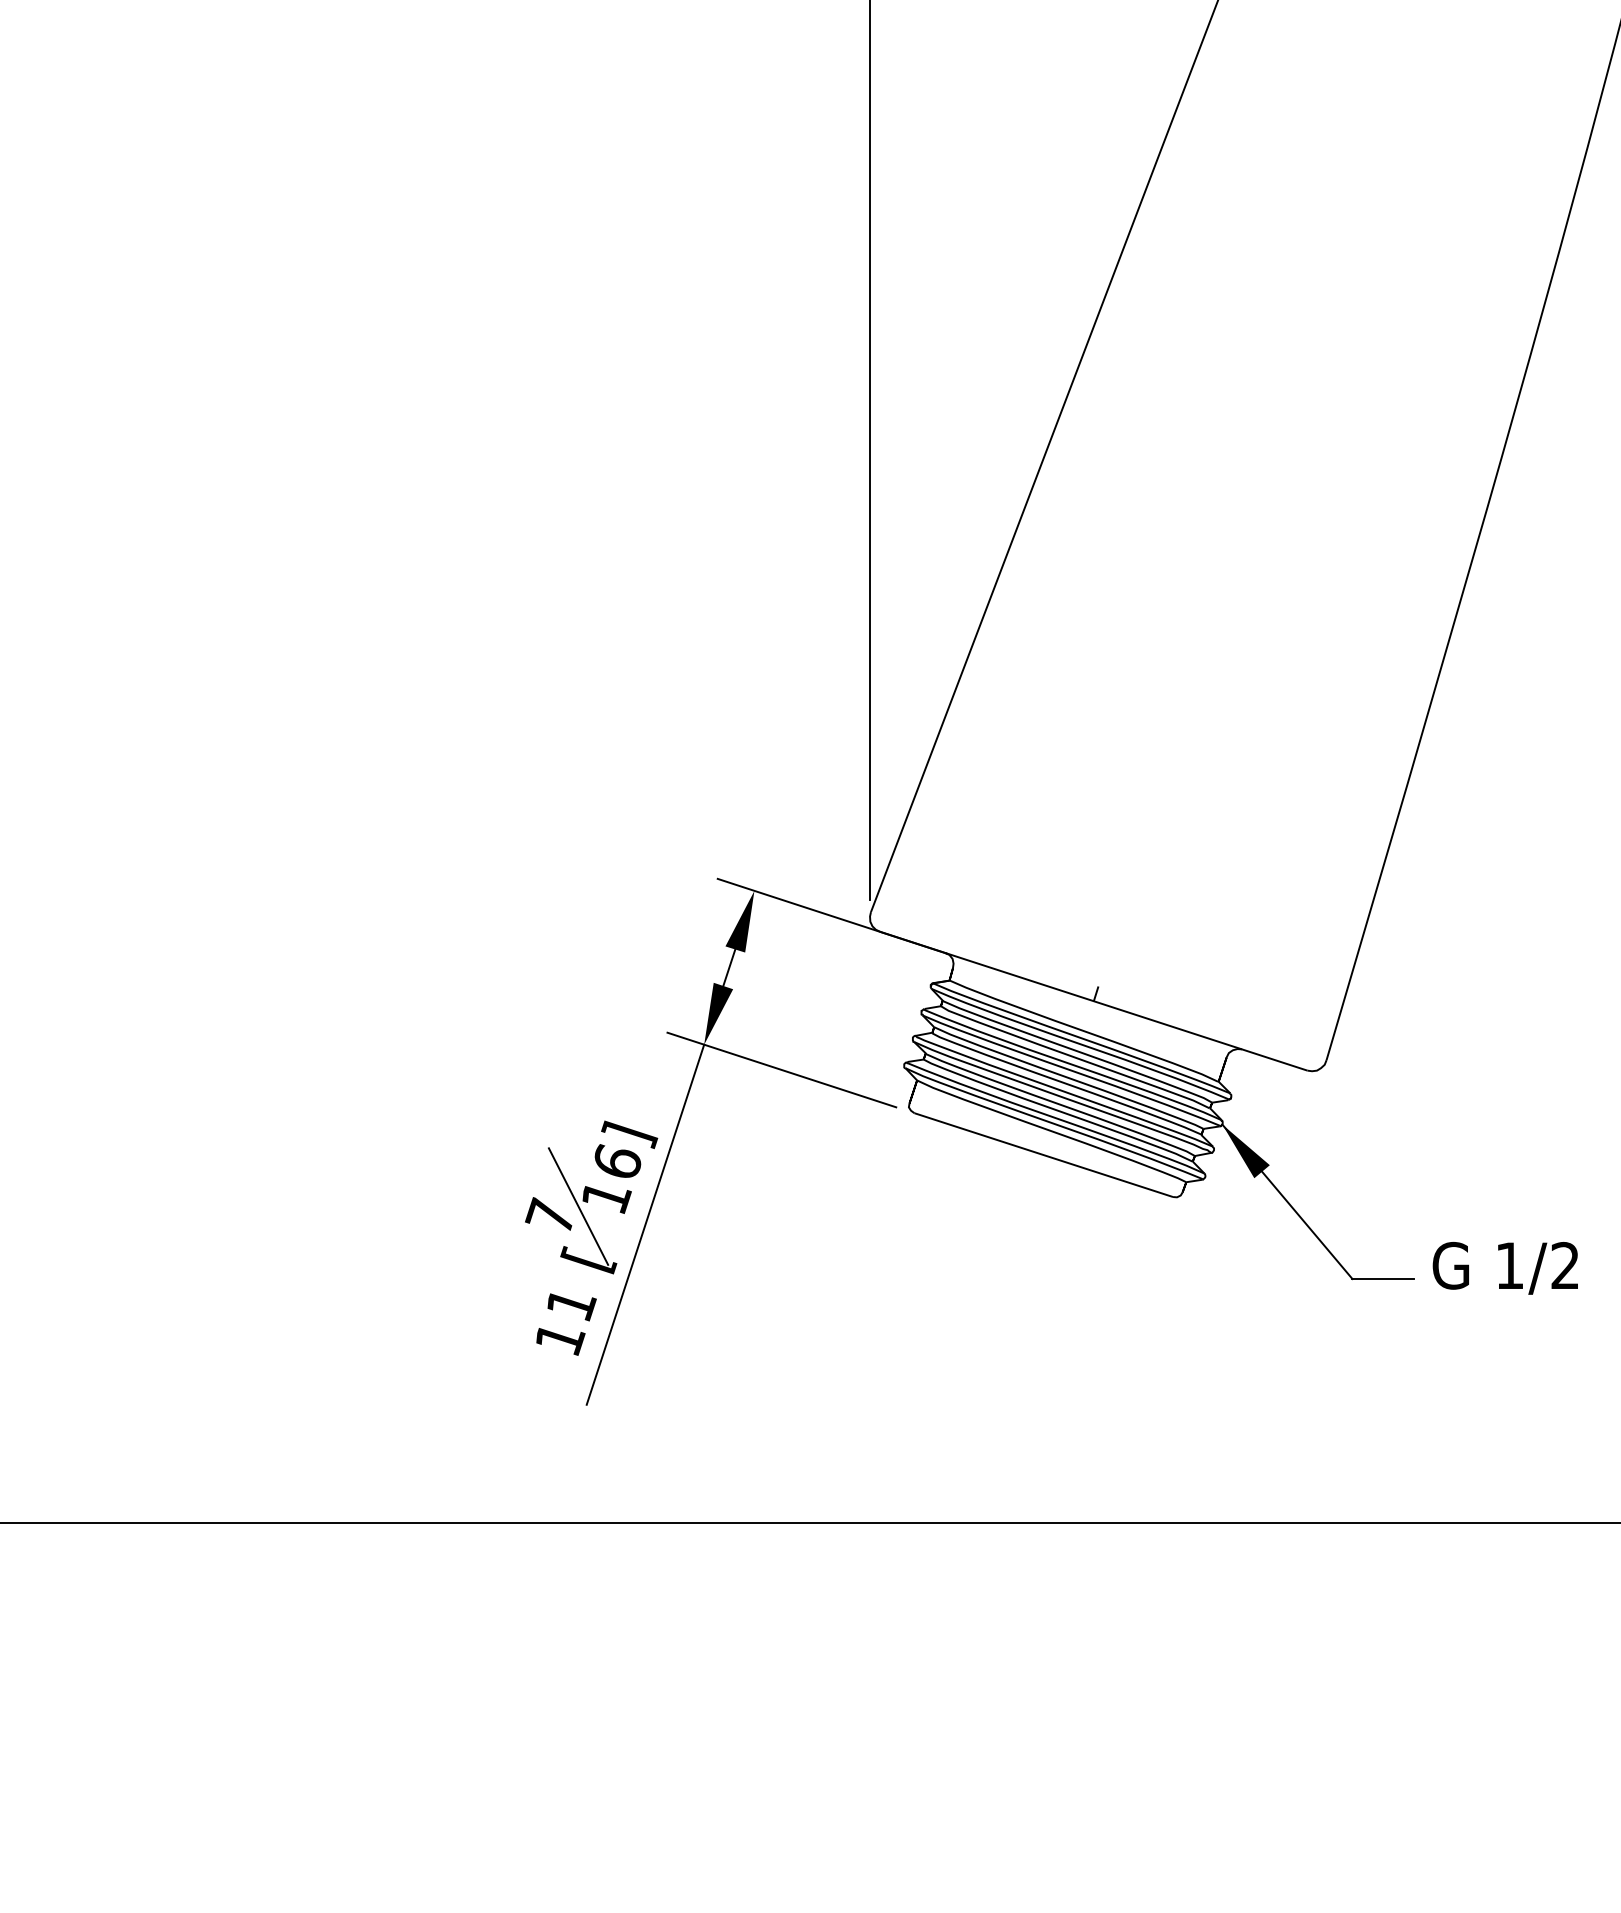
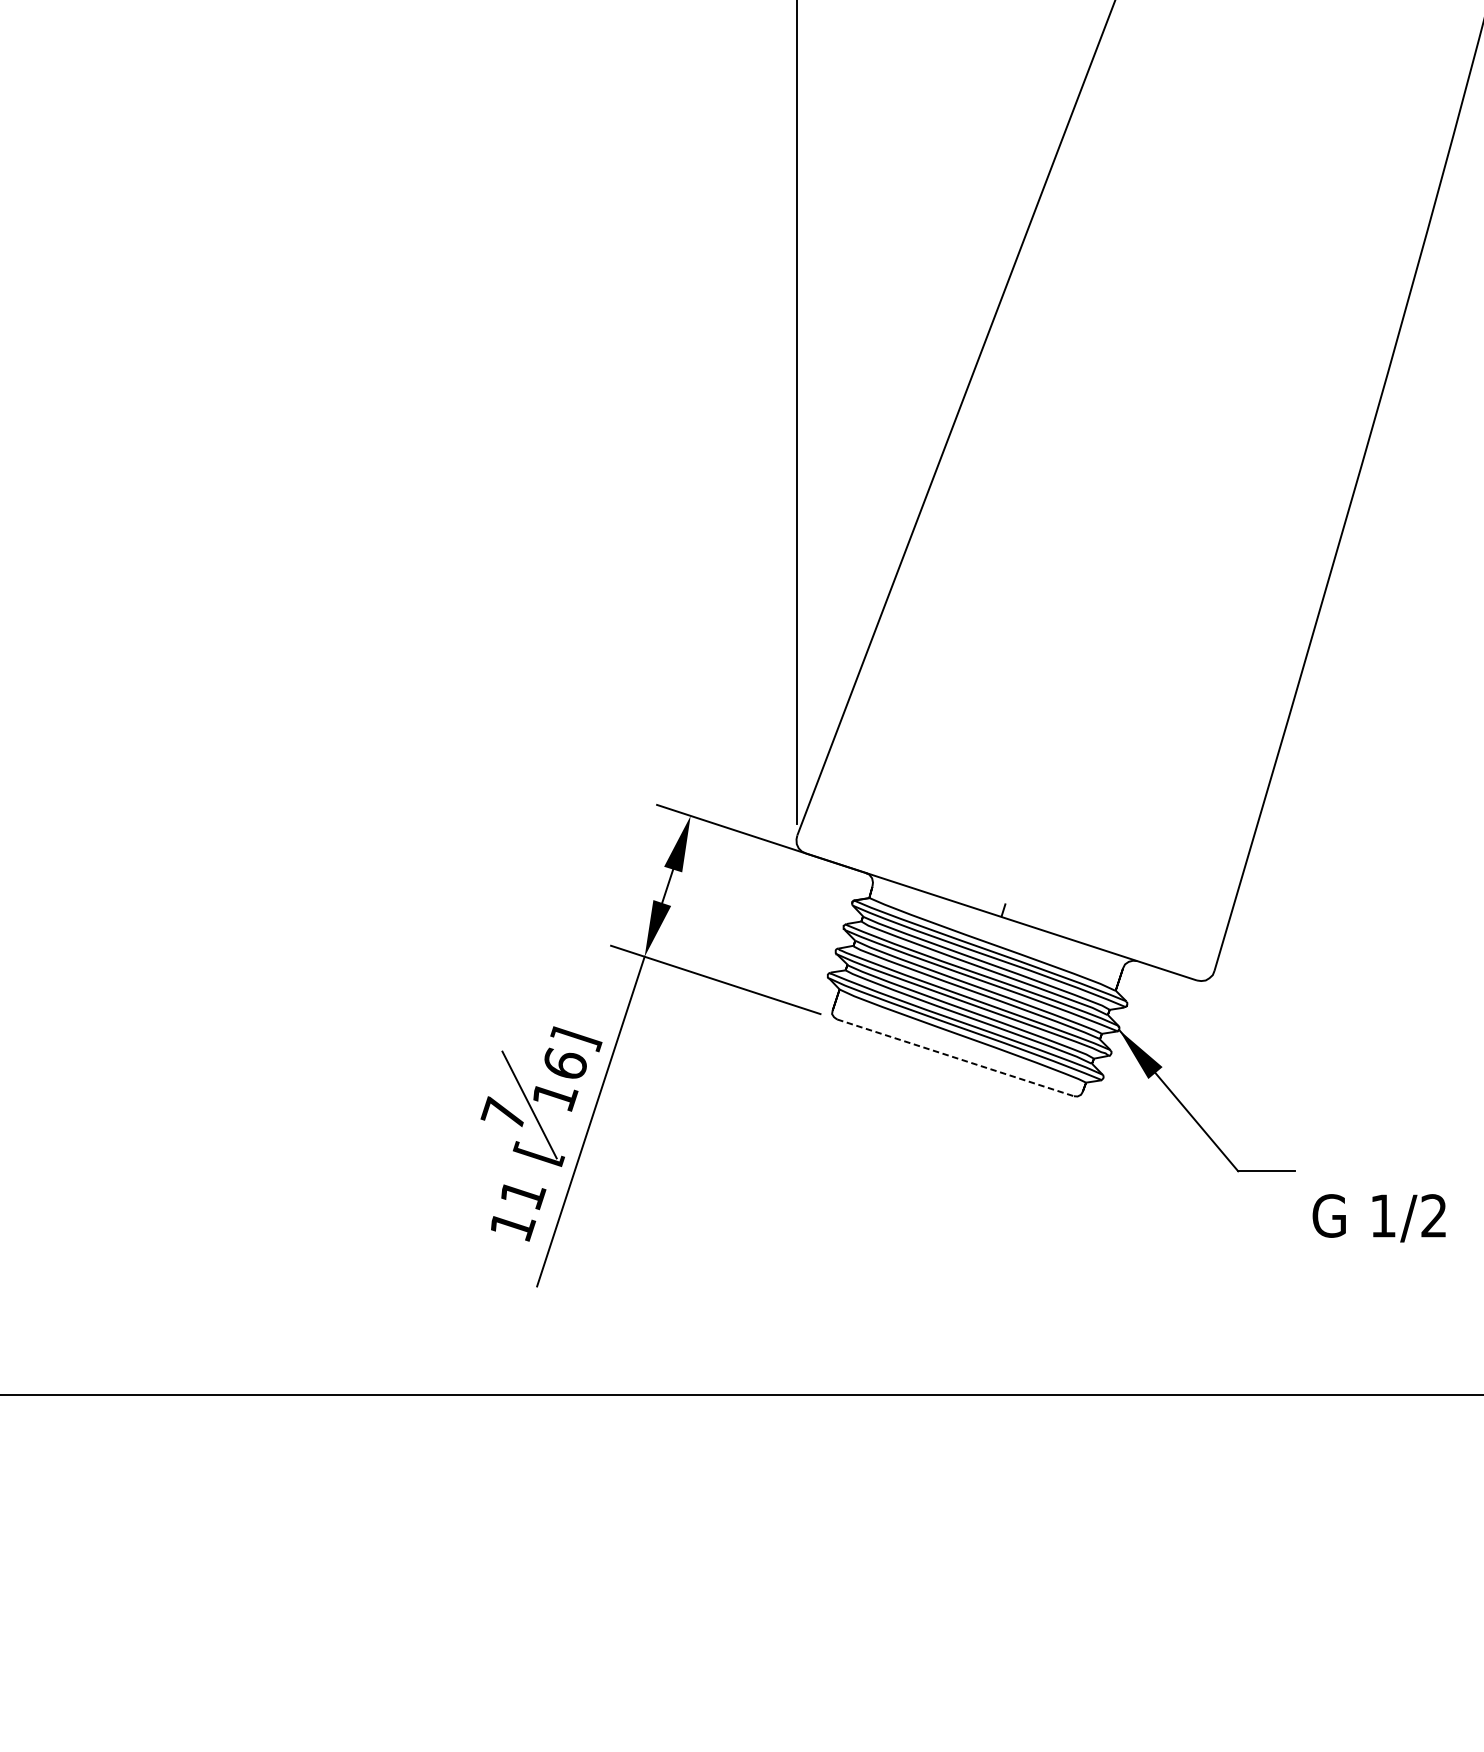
line: (1043, 1155) -> (955, 1058), solid -> dashed
text: (1504, 1268) -> (1378, 1218), moved

